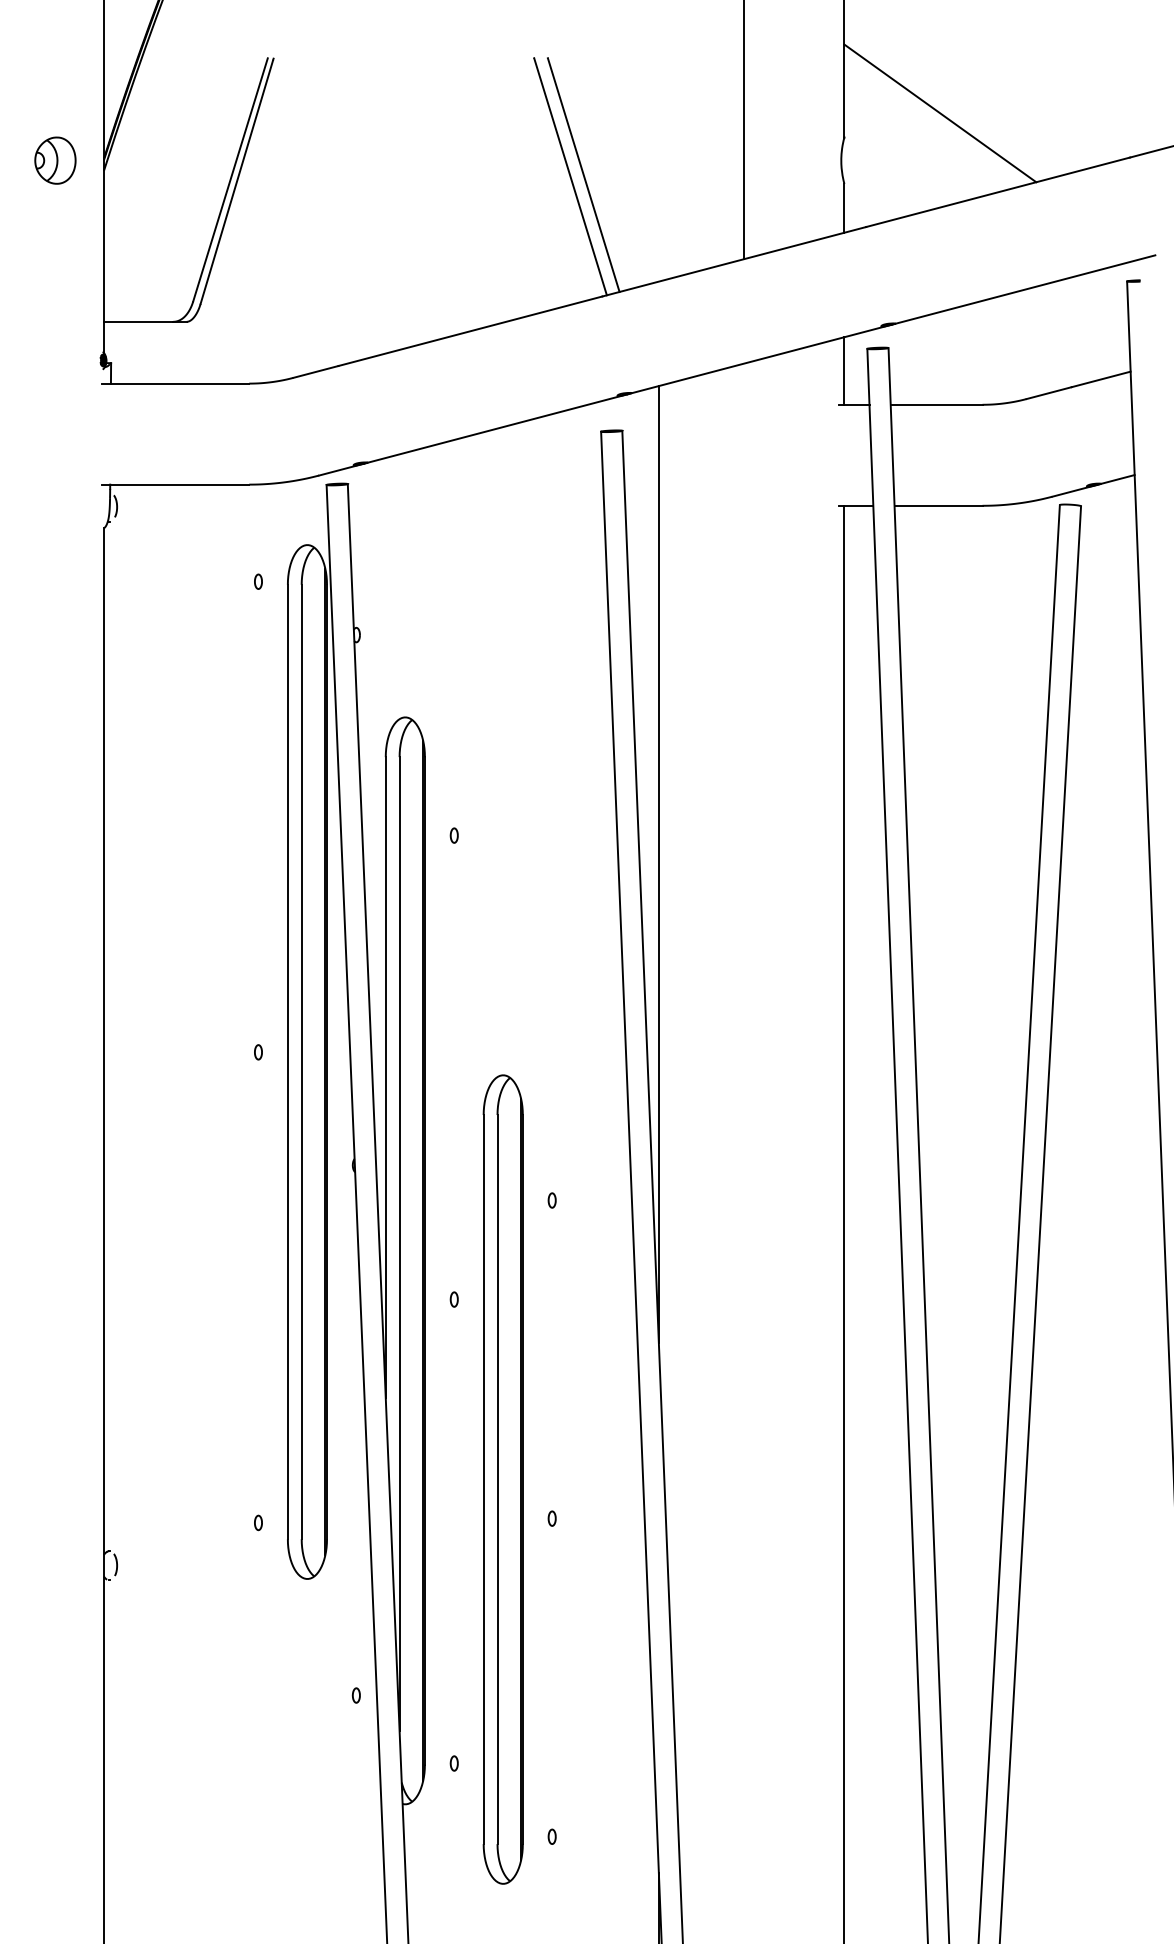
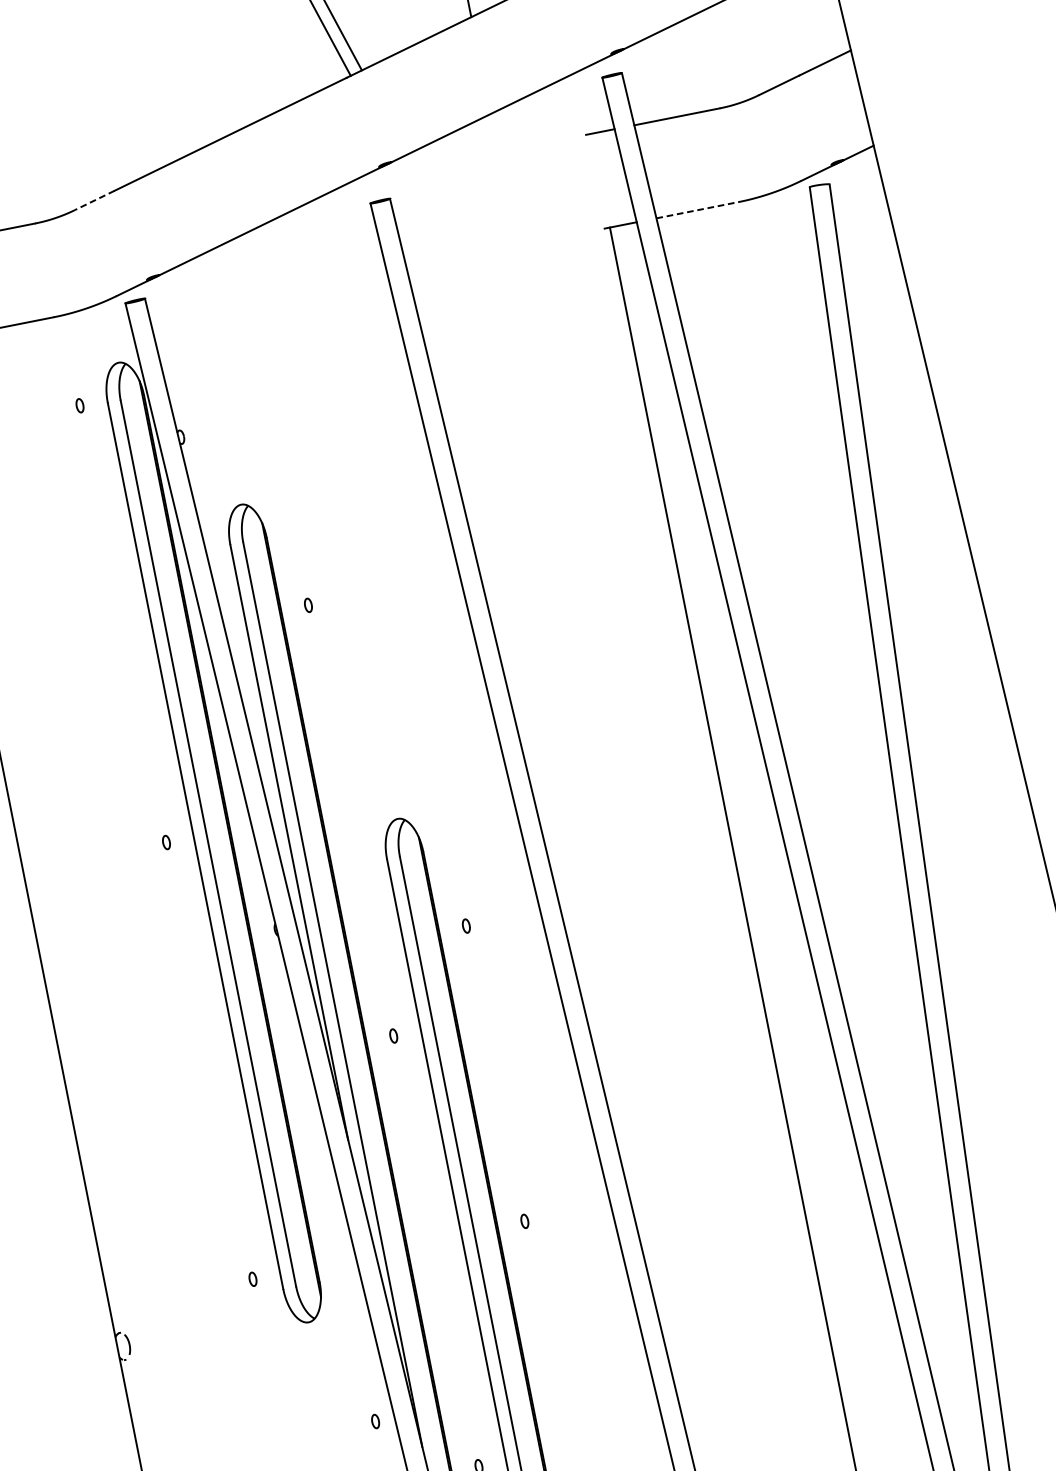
line: (844, 370) -> (585, 101), removed
line: (315, 372) -> (94, 201), solid -> dashed
line: (938, 505) -> (697, 209), solid -> dashed
line: (658, 864) -> (503, 594), removed

